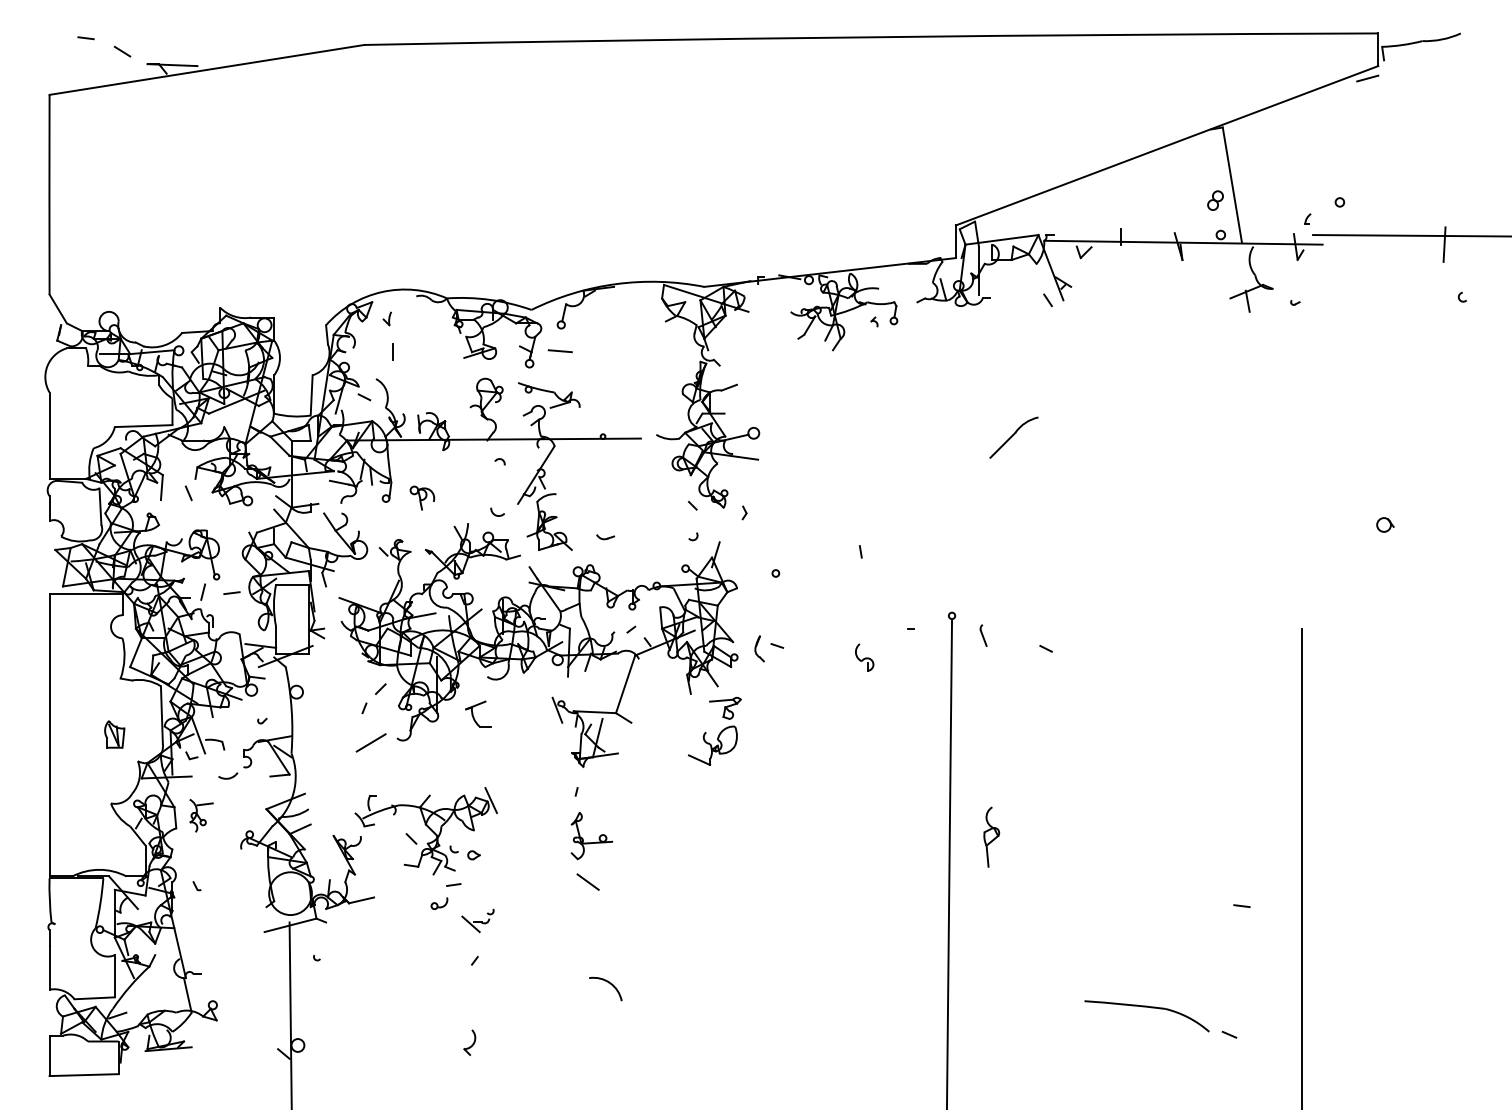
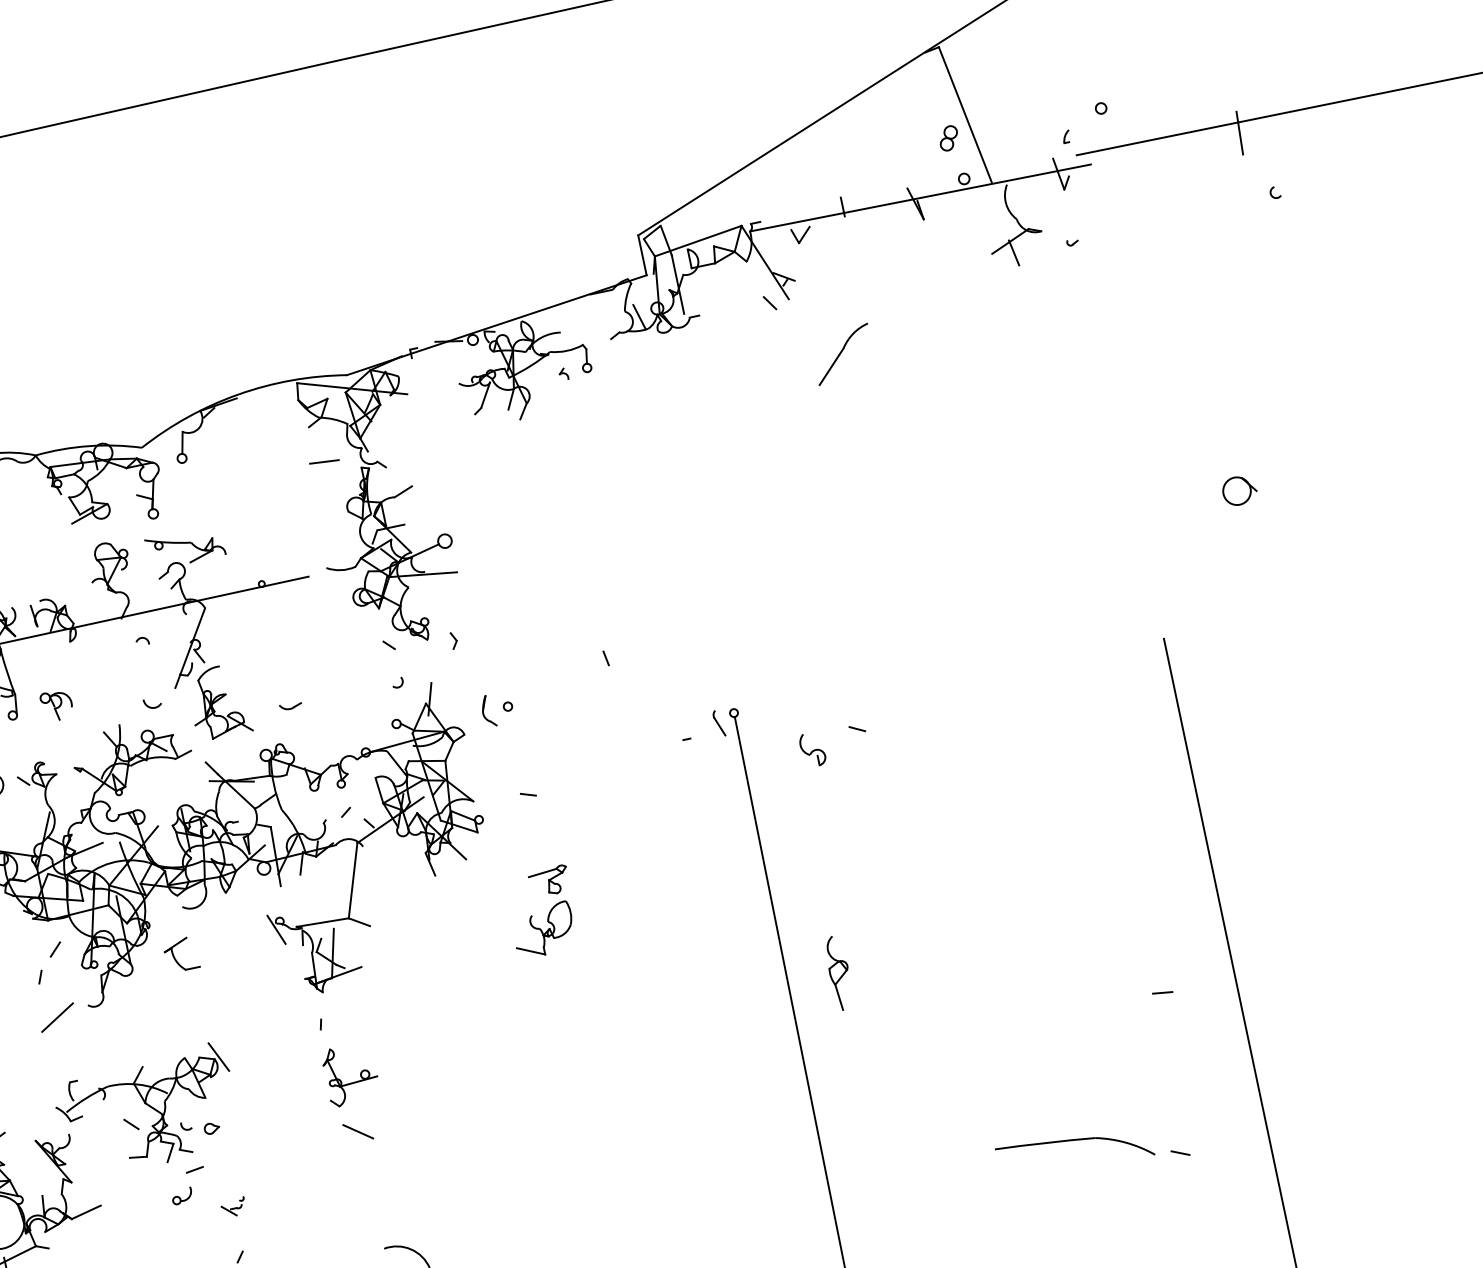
line: (559, 351) -> (323, 462), moved
part: (1013, 437) -> (842, 354), moved
part: (1385, 524) -> (1239, 490), size x1.6
part: (983, 635) -> (718, 723), moved
part: (759, 648) -> (488, 710), moved
part: (864, 657) -> (812, 749), moved
part: (714, 731) -> (541, 912), moved
part: (477, 920) -> (233, 1207), size x0.6

